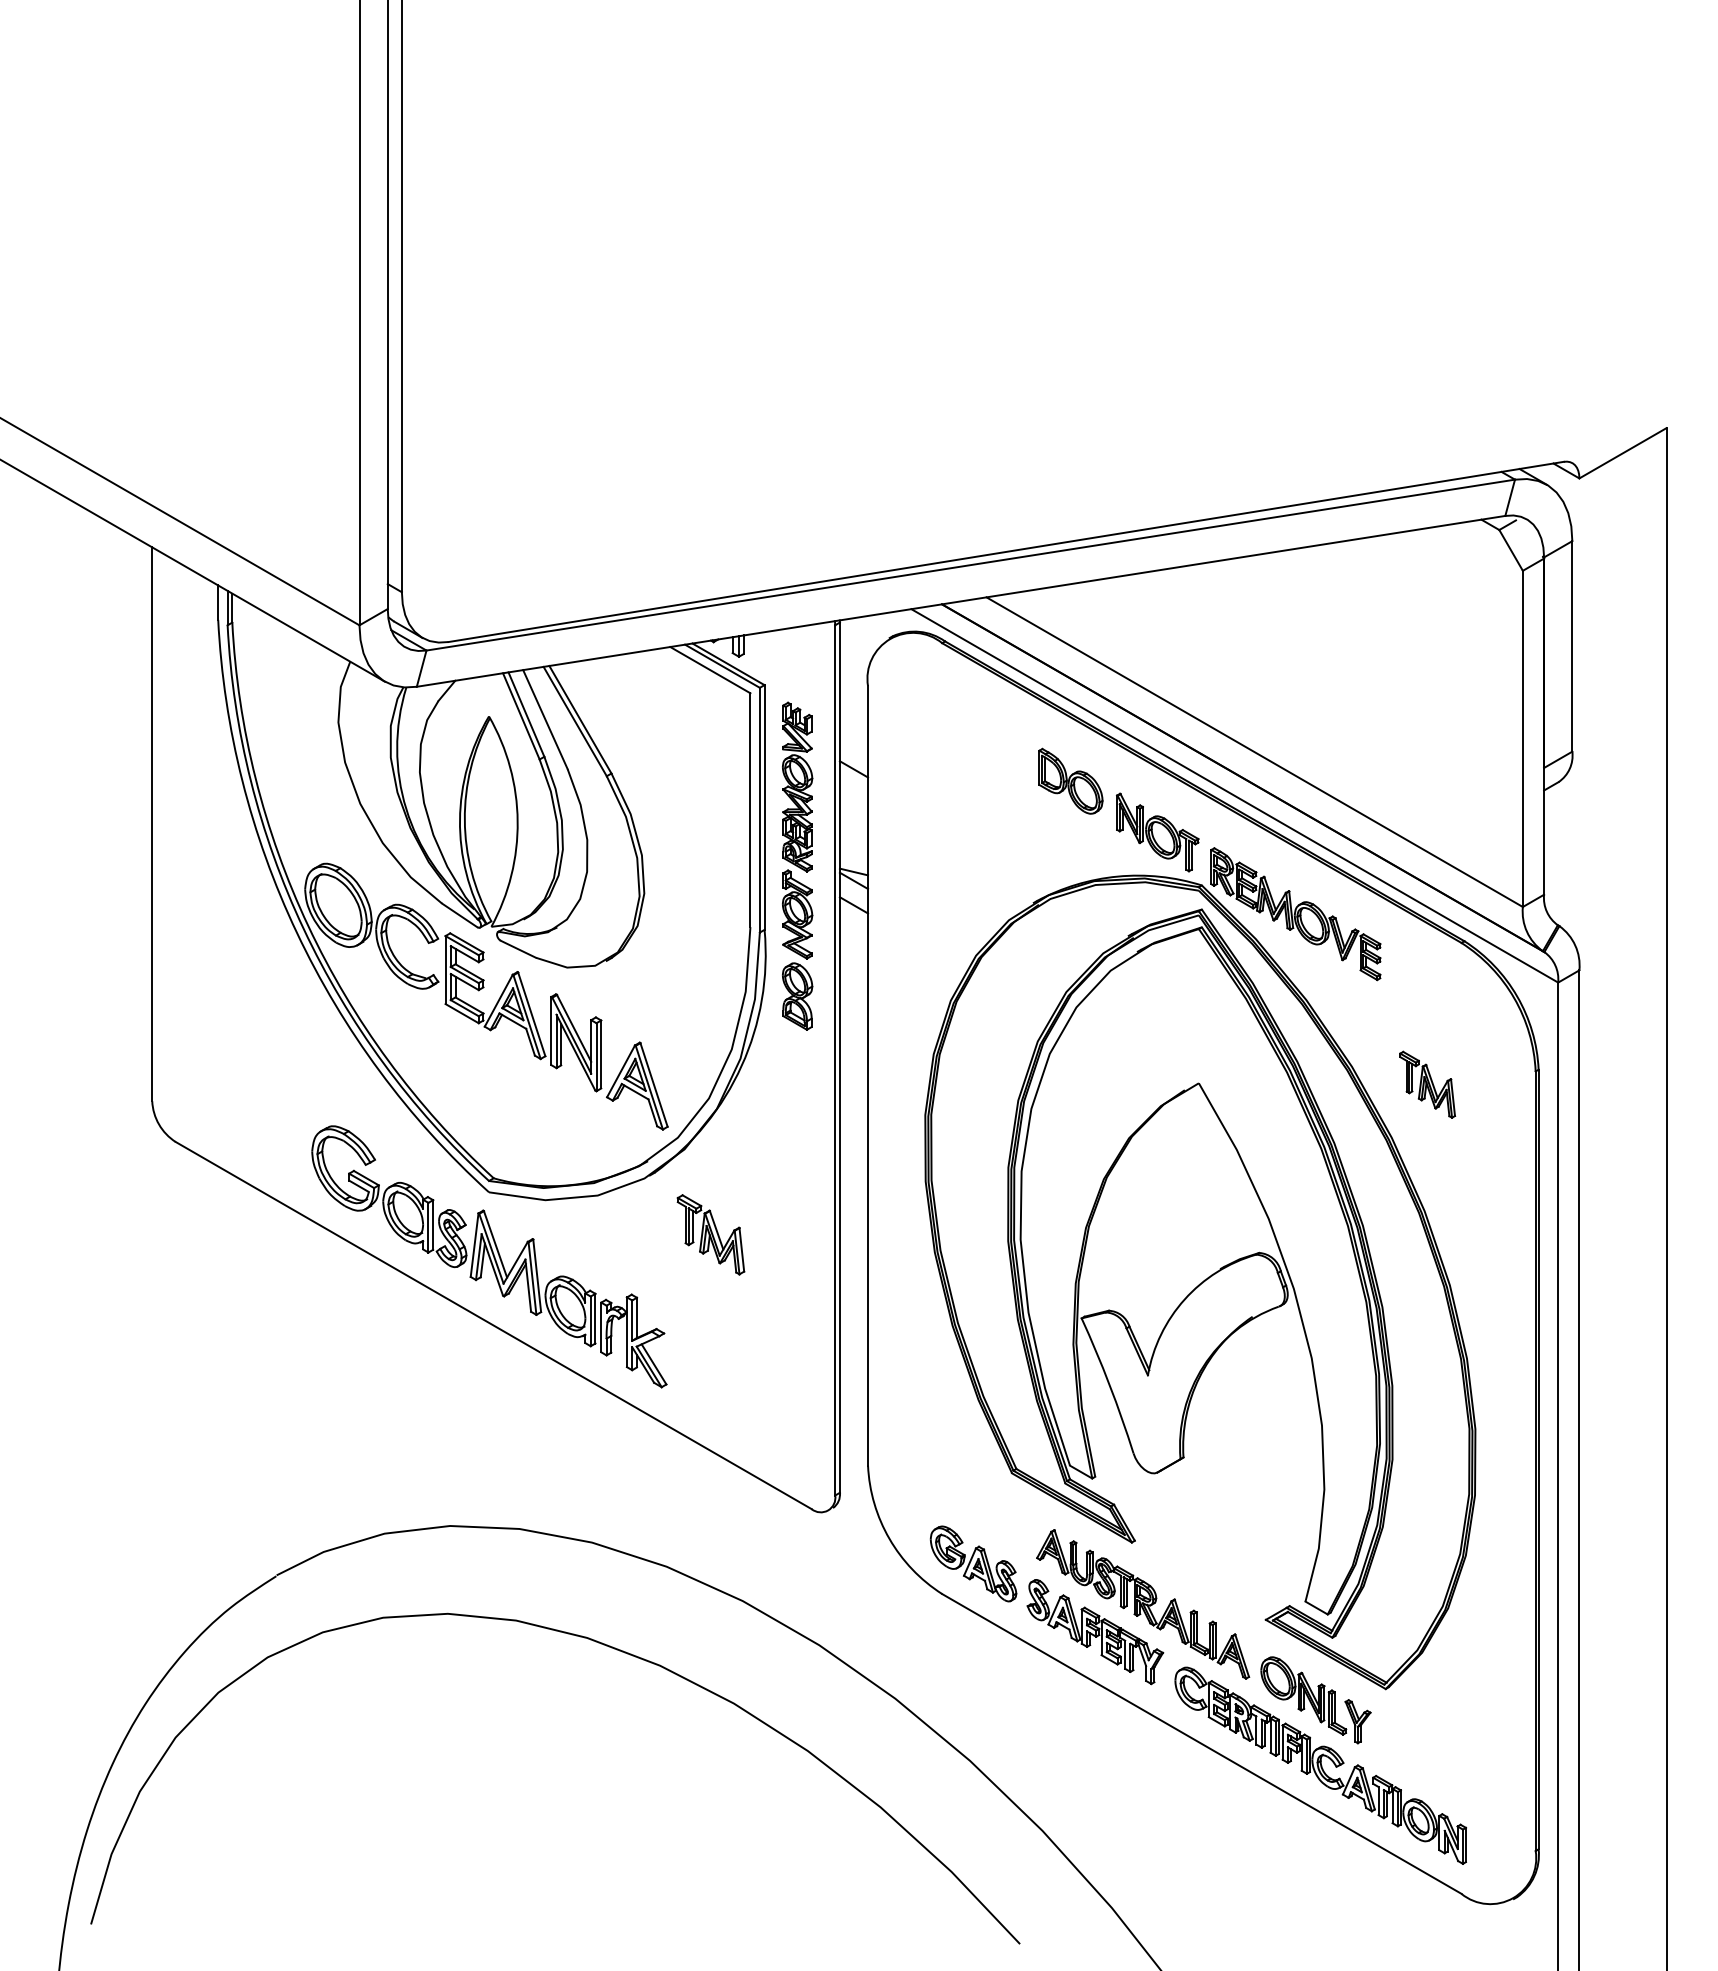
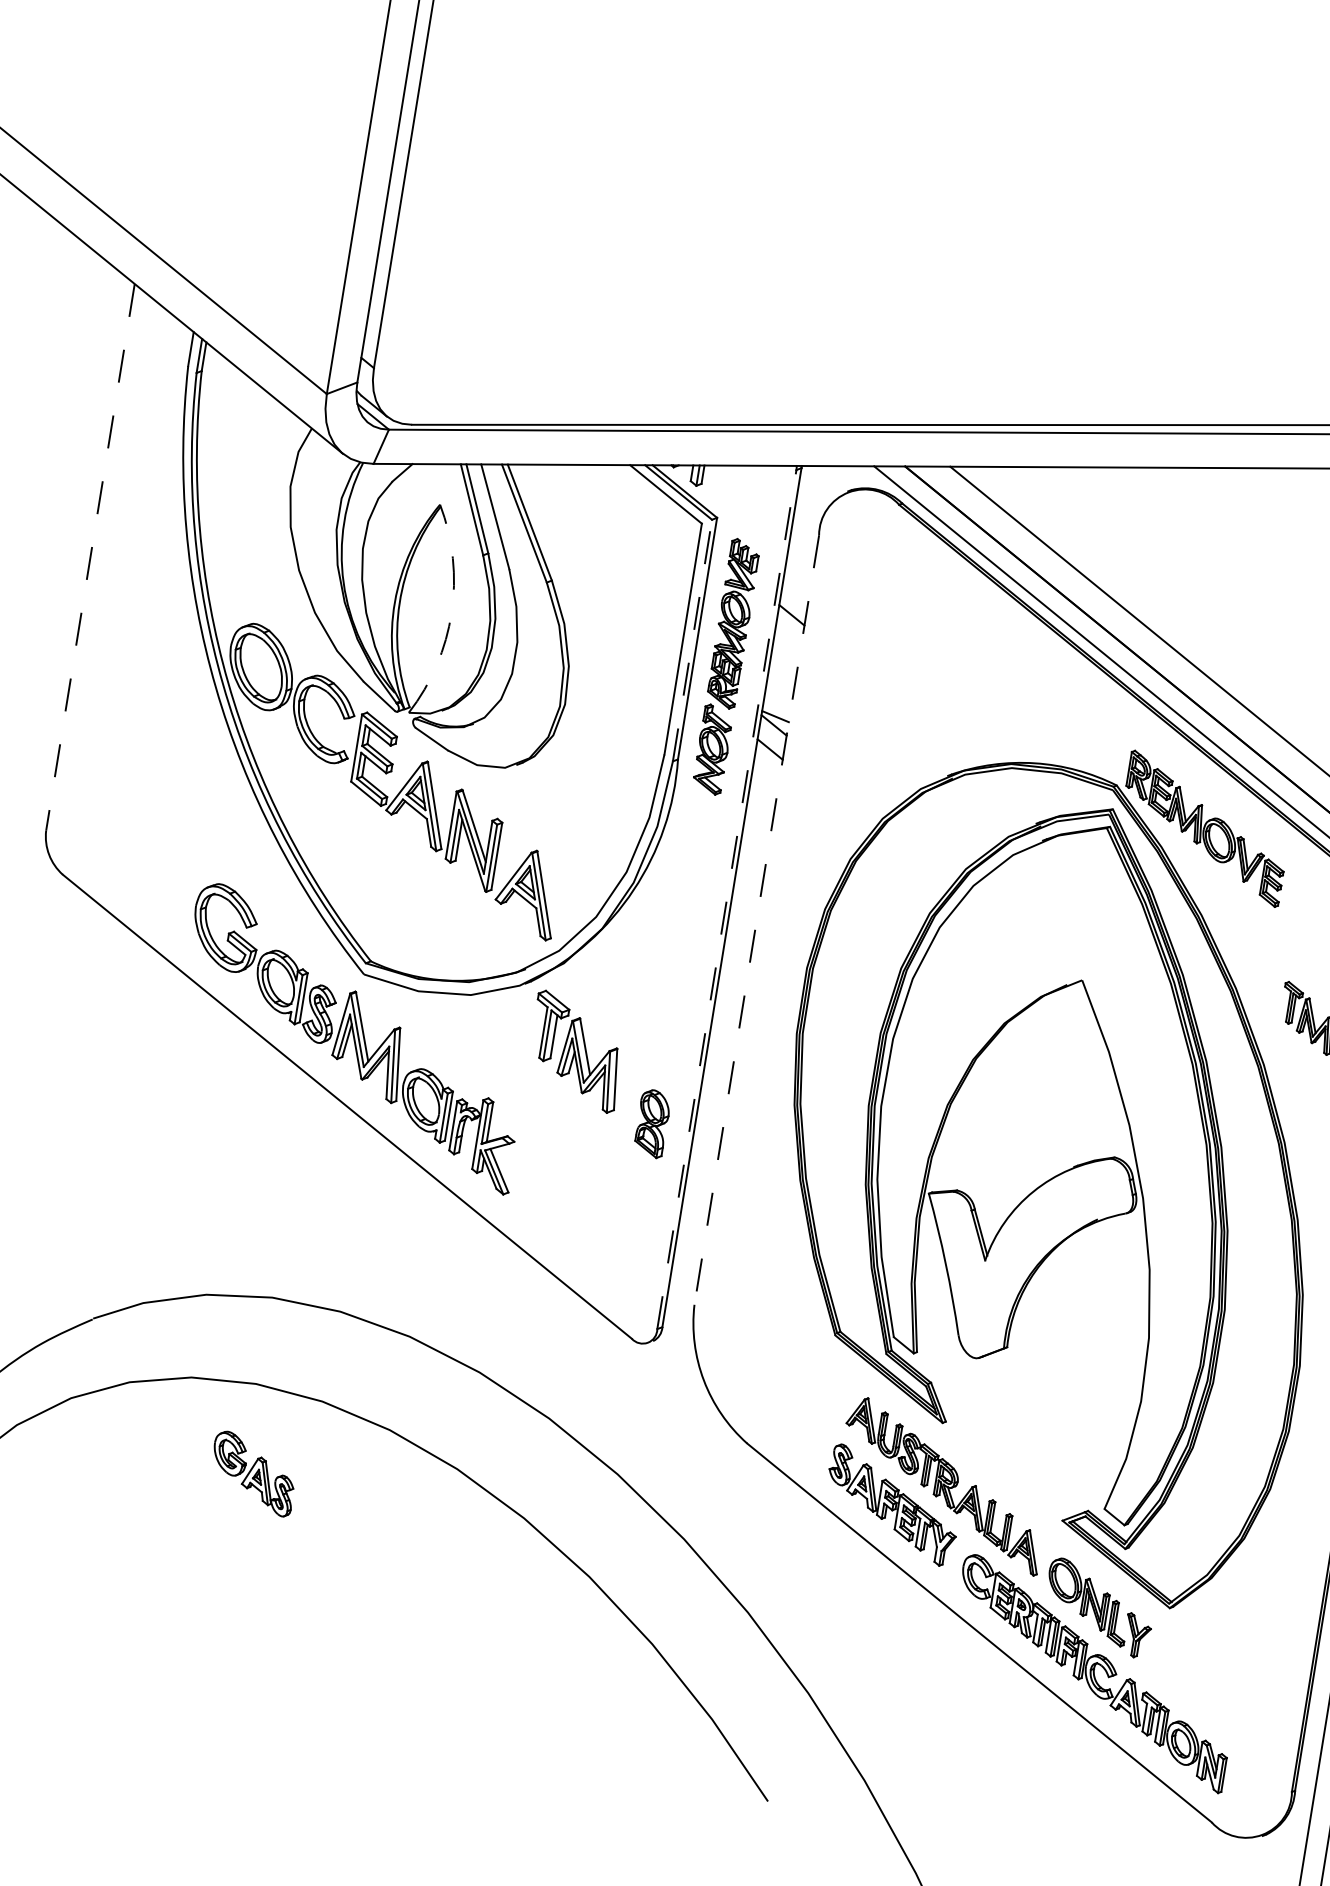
part: (1070, 780) -> (1003, 660), removed
line: (759, 809) -> (692, 639), solid -> dashed
arc: (517, 821) -> (451, 612), solid -> dashed
line: (152, 824) -> (90, 557), solid -> dashed
part: (1157, 832) -> (1081, 726), removed
part: (797, 996) -> (652, 1123), moved
line: (835, 1059) -> (727, 898), solid -> dashed
line: (868, 1075) -> (757, 919), solid -> dashed
part: (710, 1234) -> (575, 1051), size x1.4
part: (973, 1563) -> (253, 1473), moved

